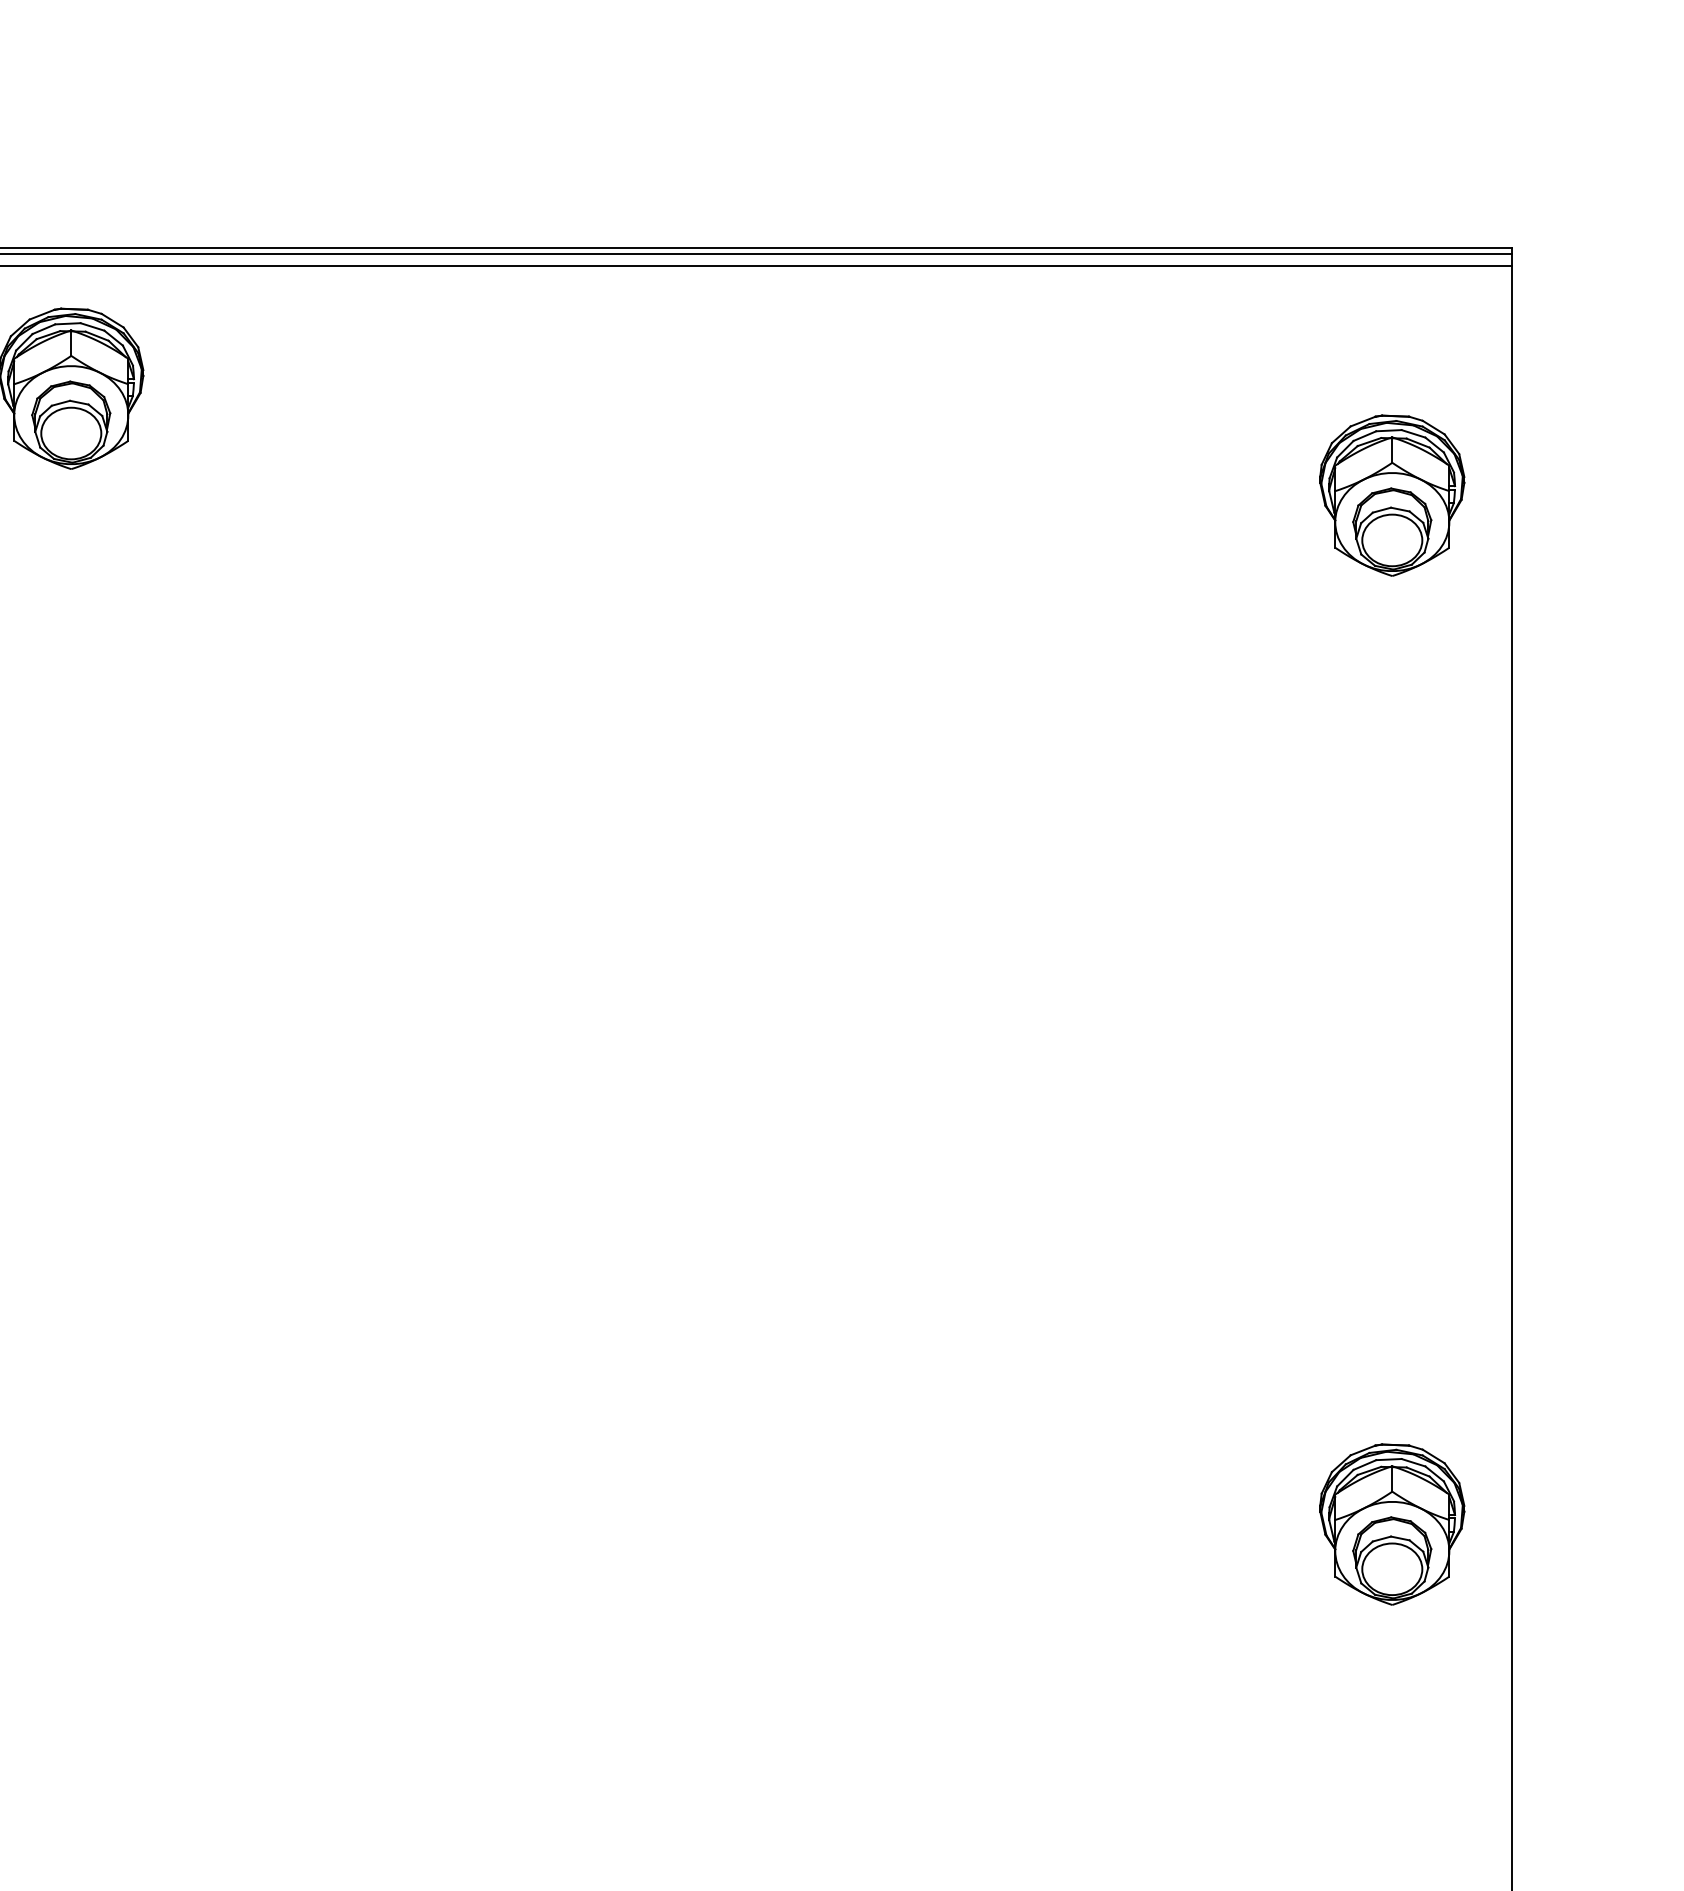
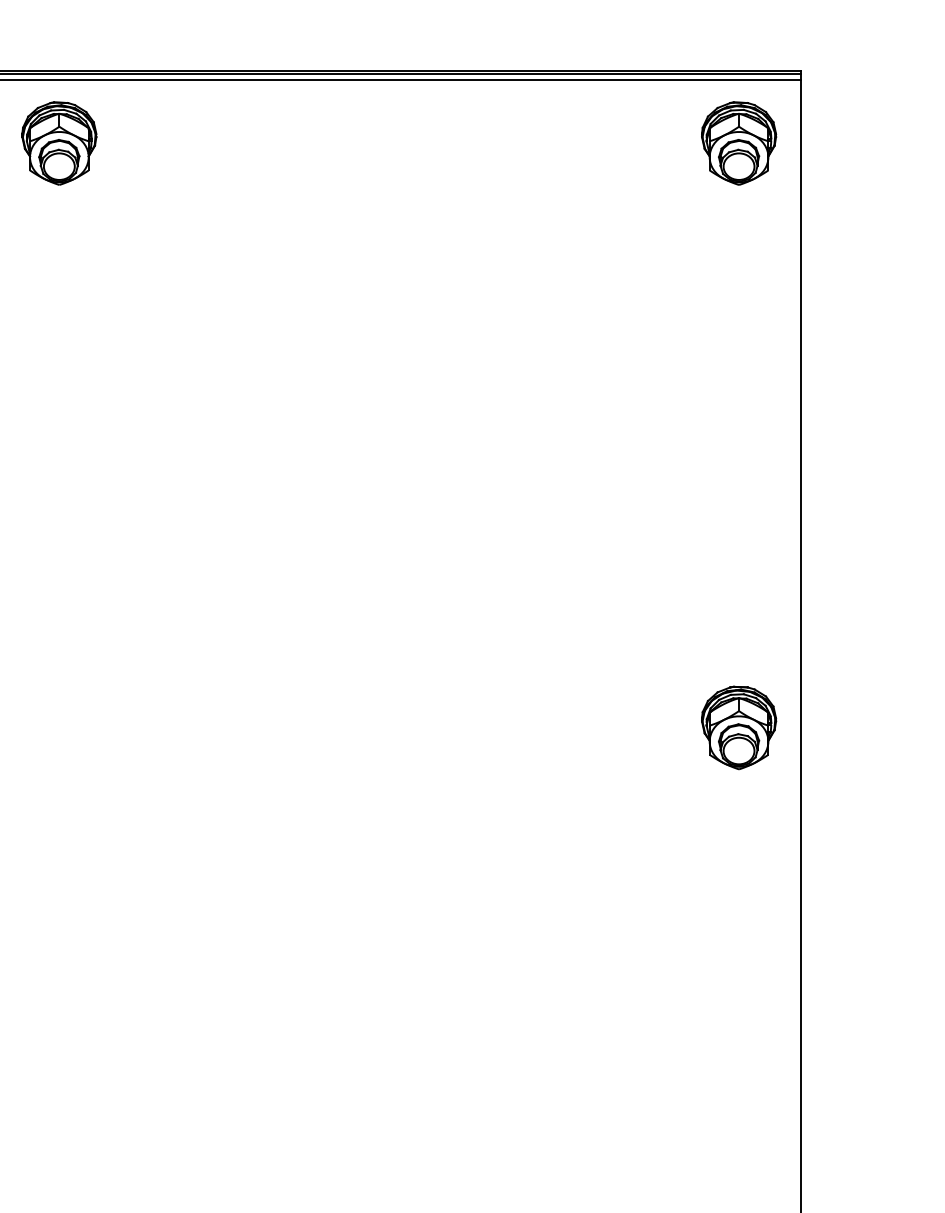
part: (1393, 495) -> (739, 143), moved

